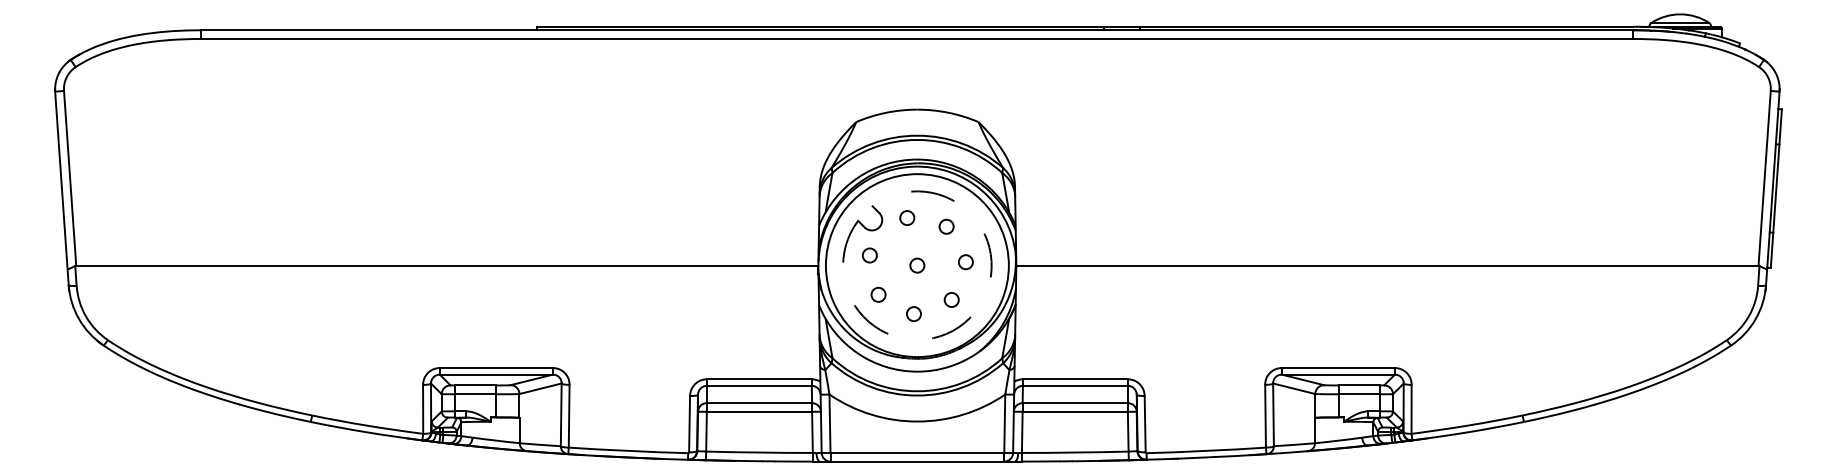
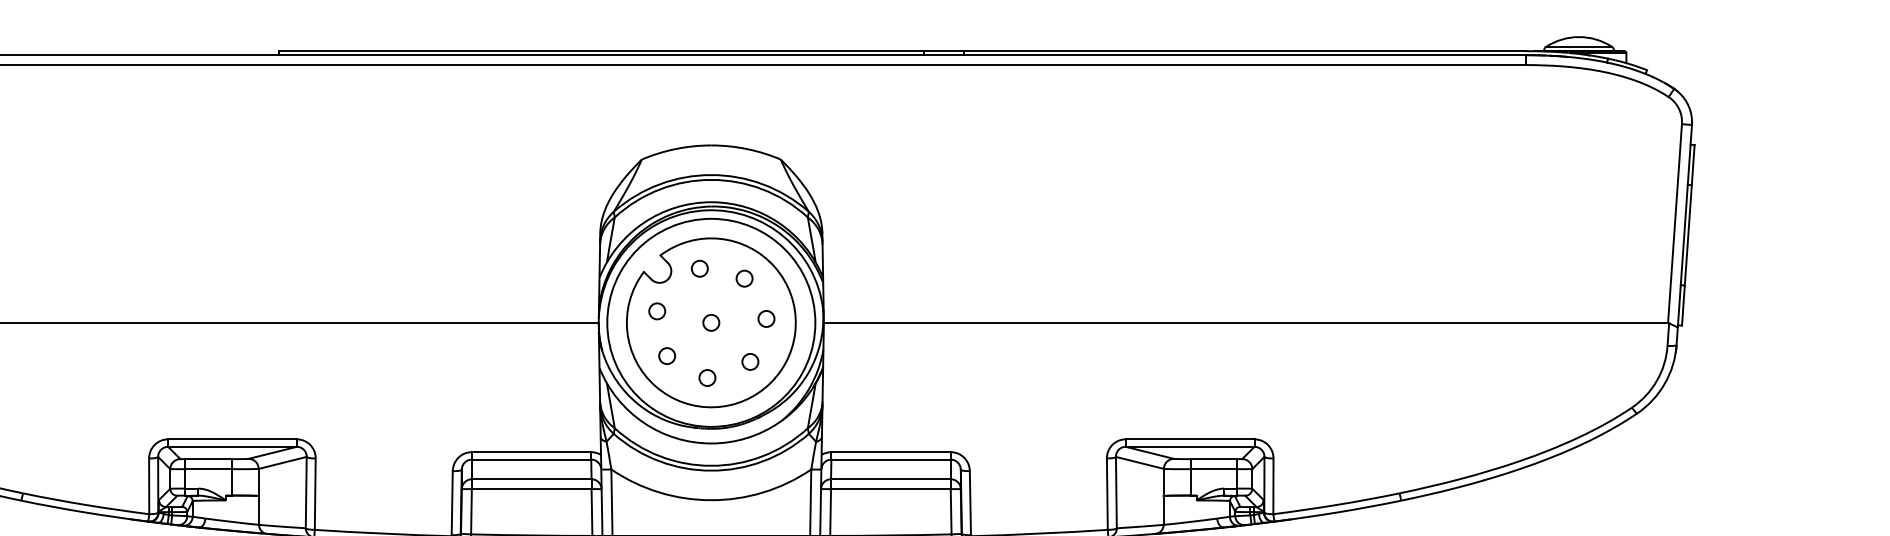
arc: (969, 318) -> (770, 383), dashed -> solid

